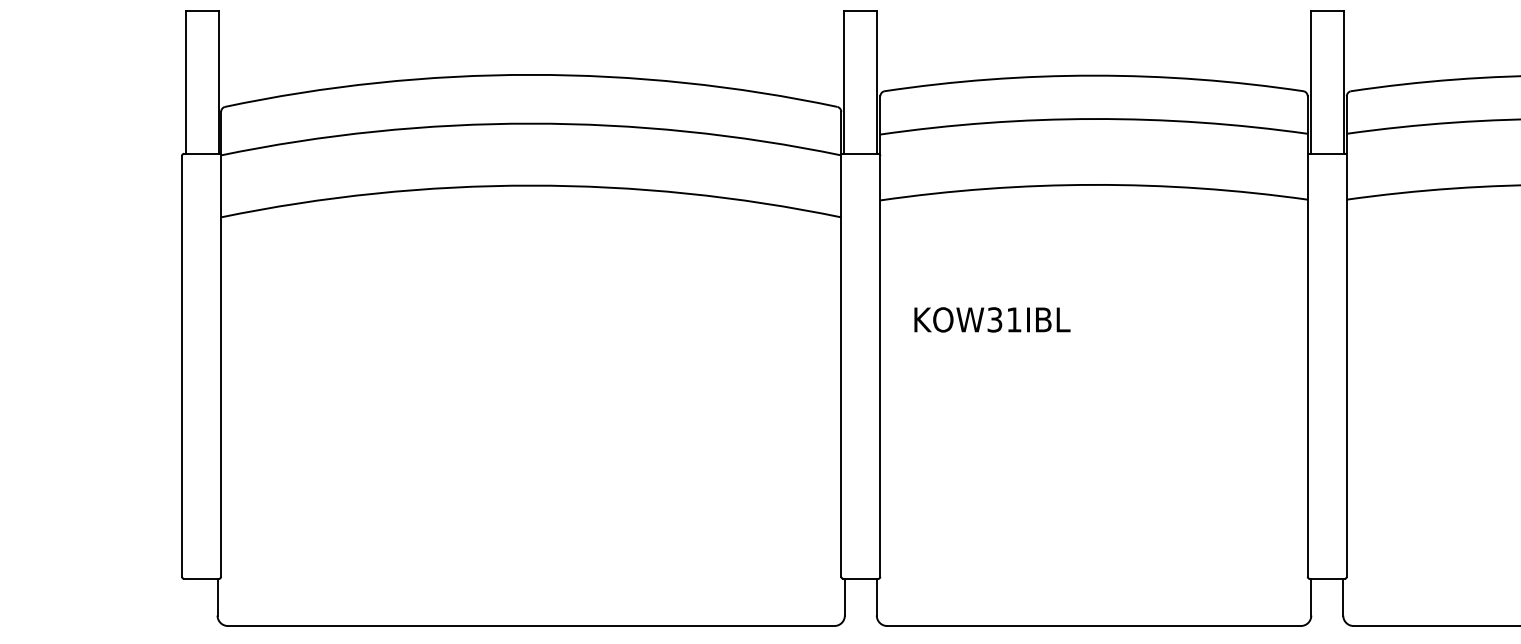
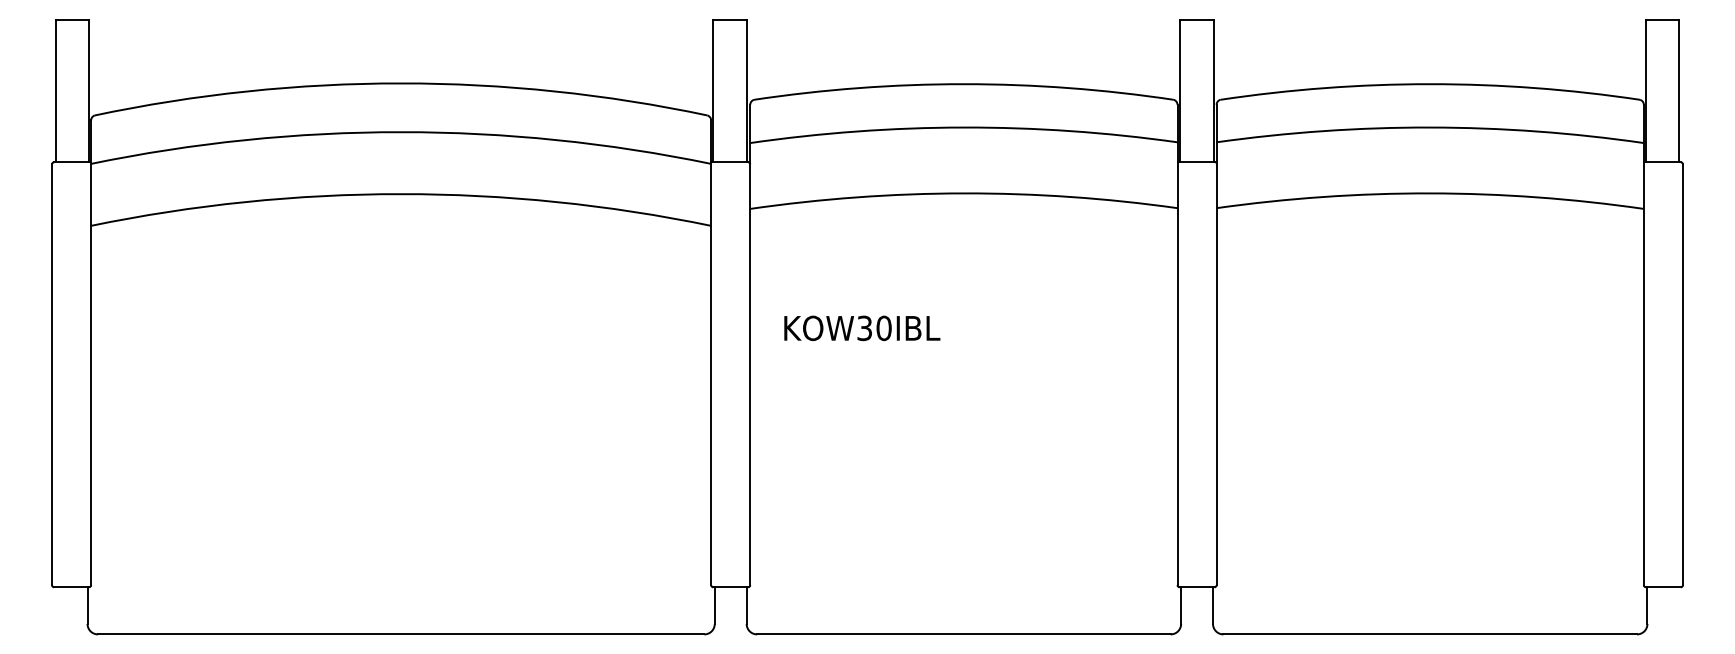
text: (1013, 320) -> (883, 328), KOW31IBL -> KOW30IBL

